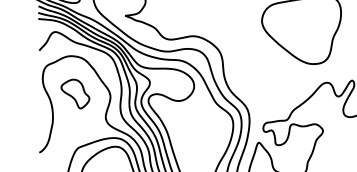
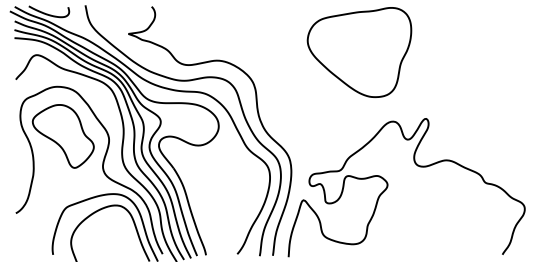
part: (74, 94) -> (62, 136), size x1.67

